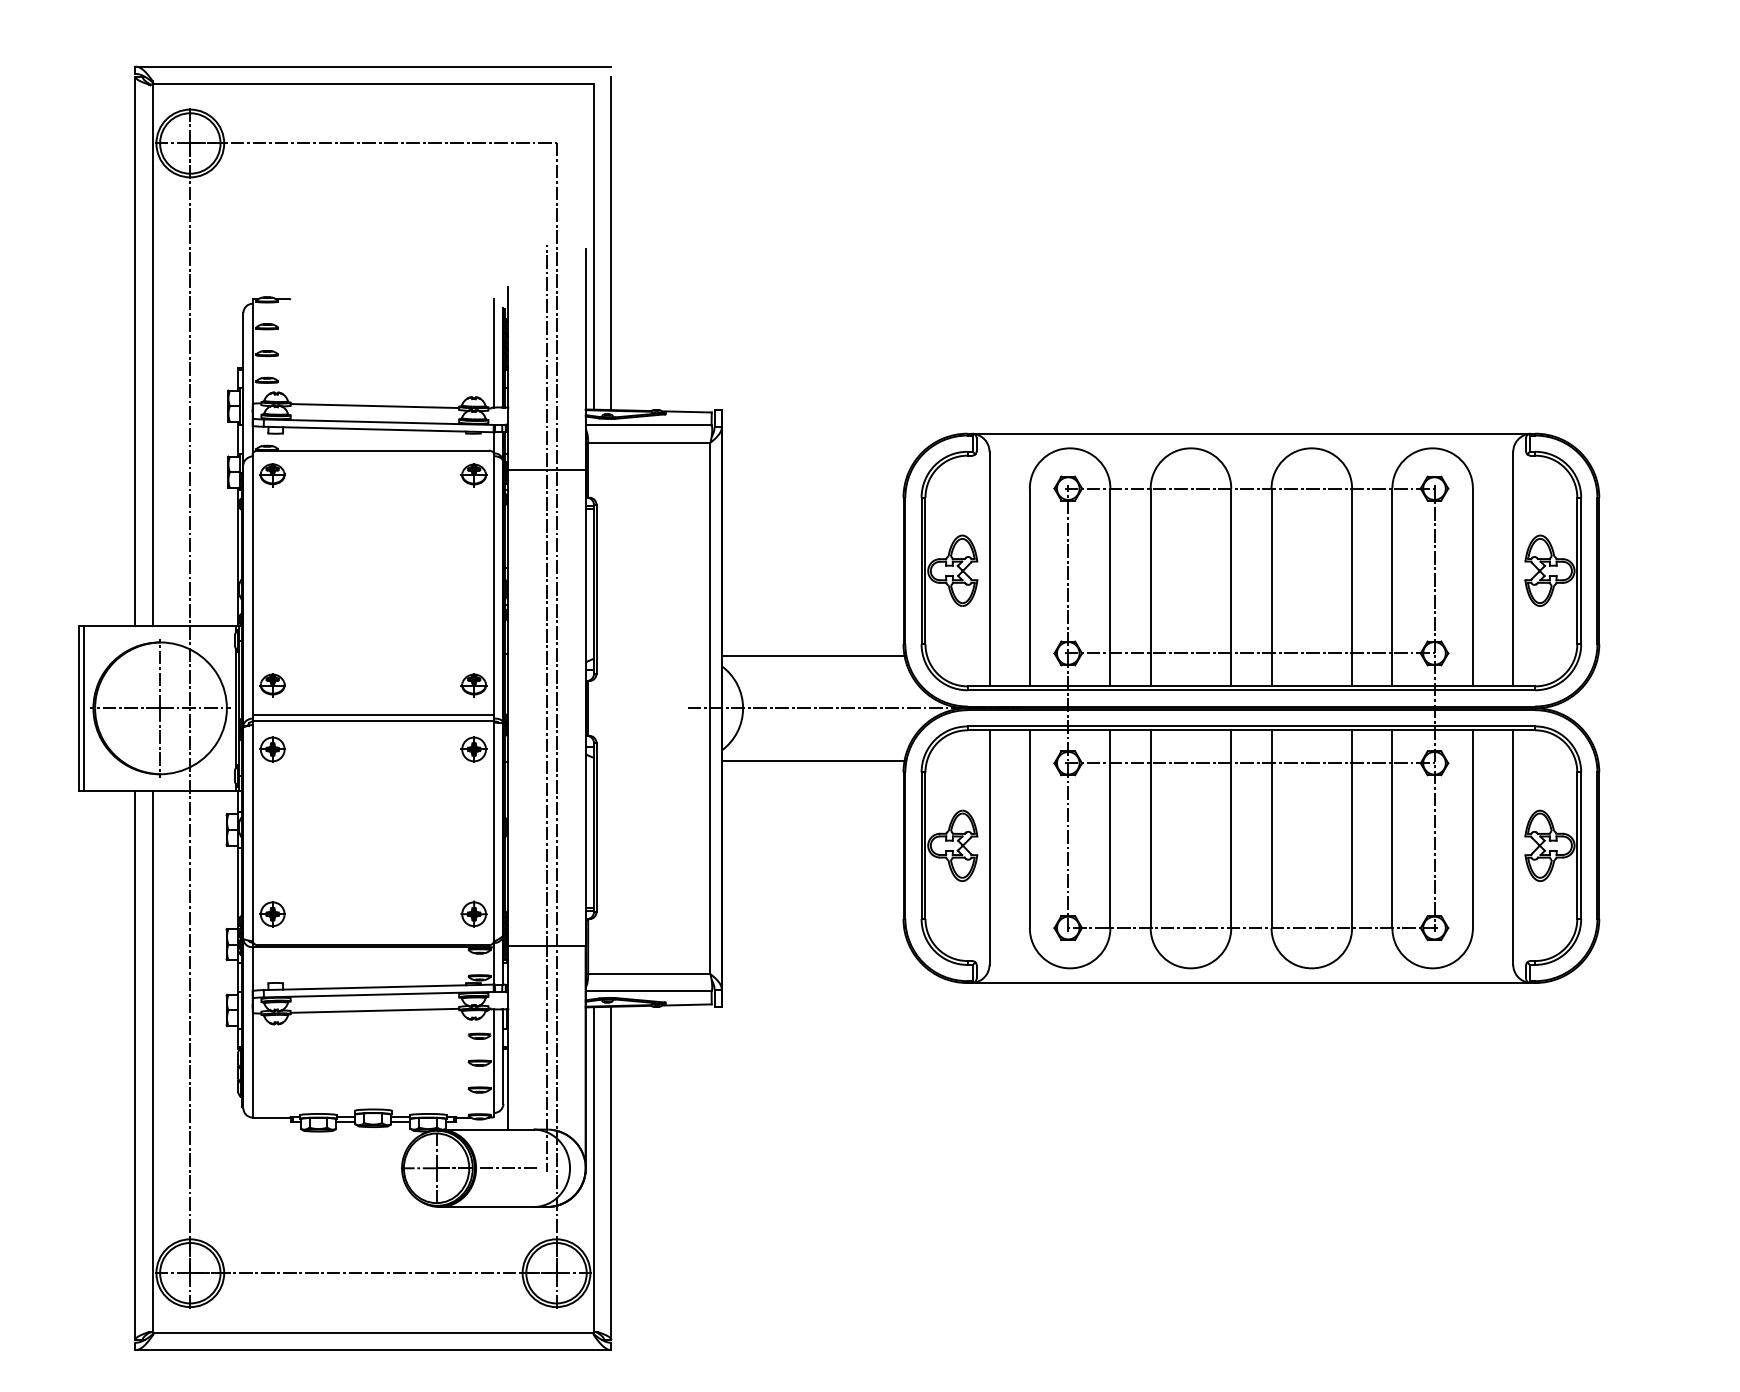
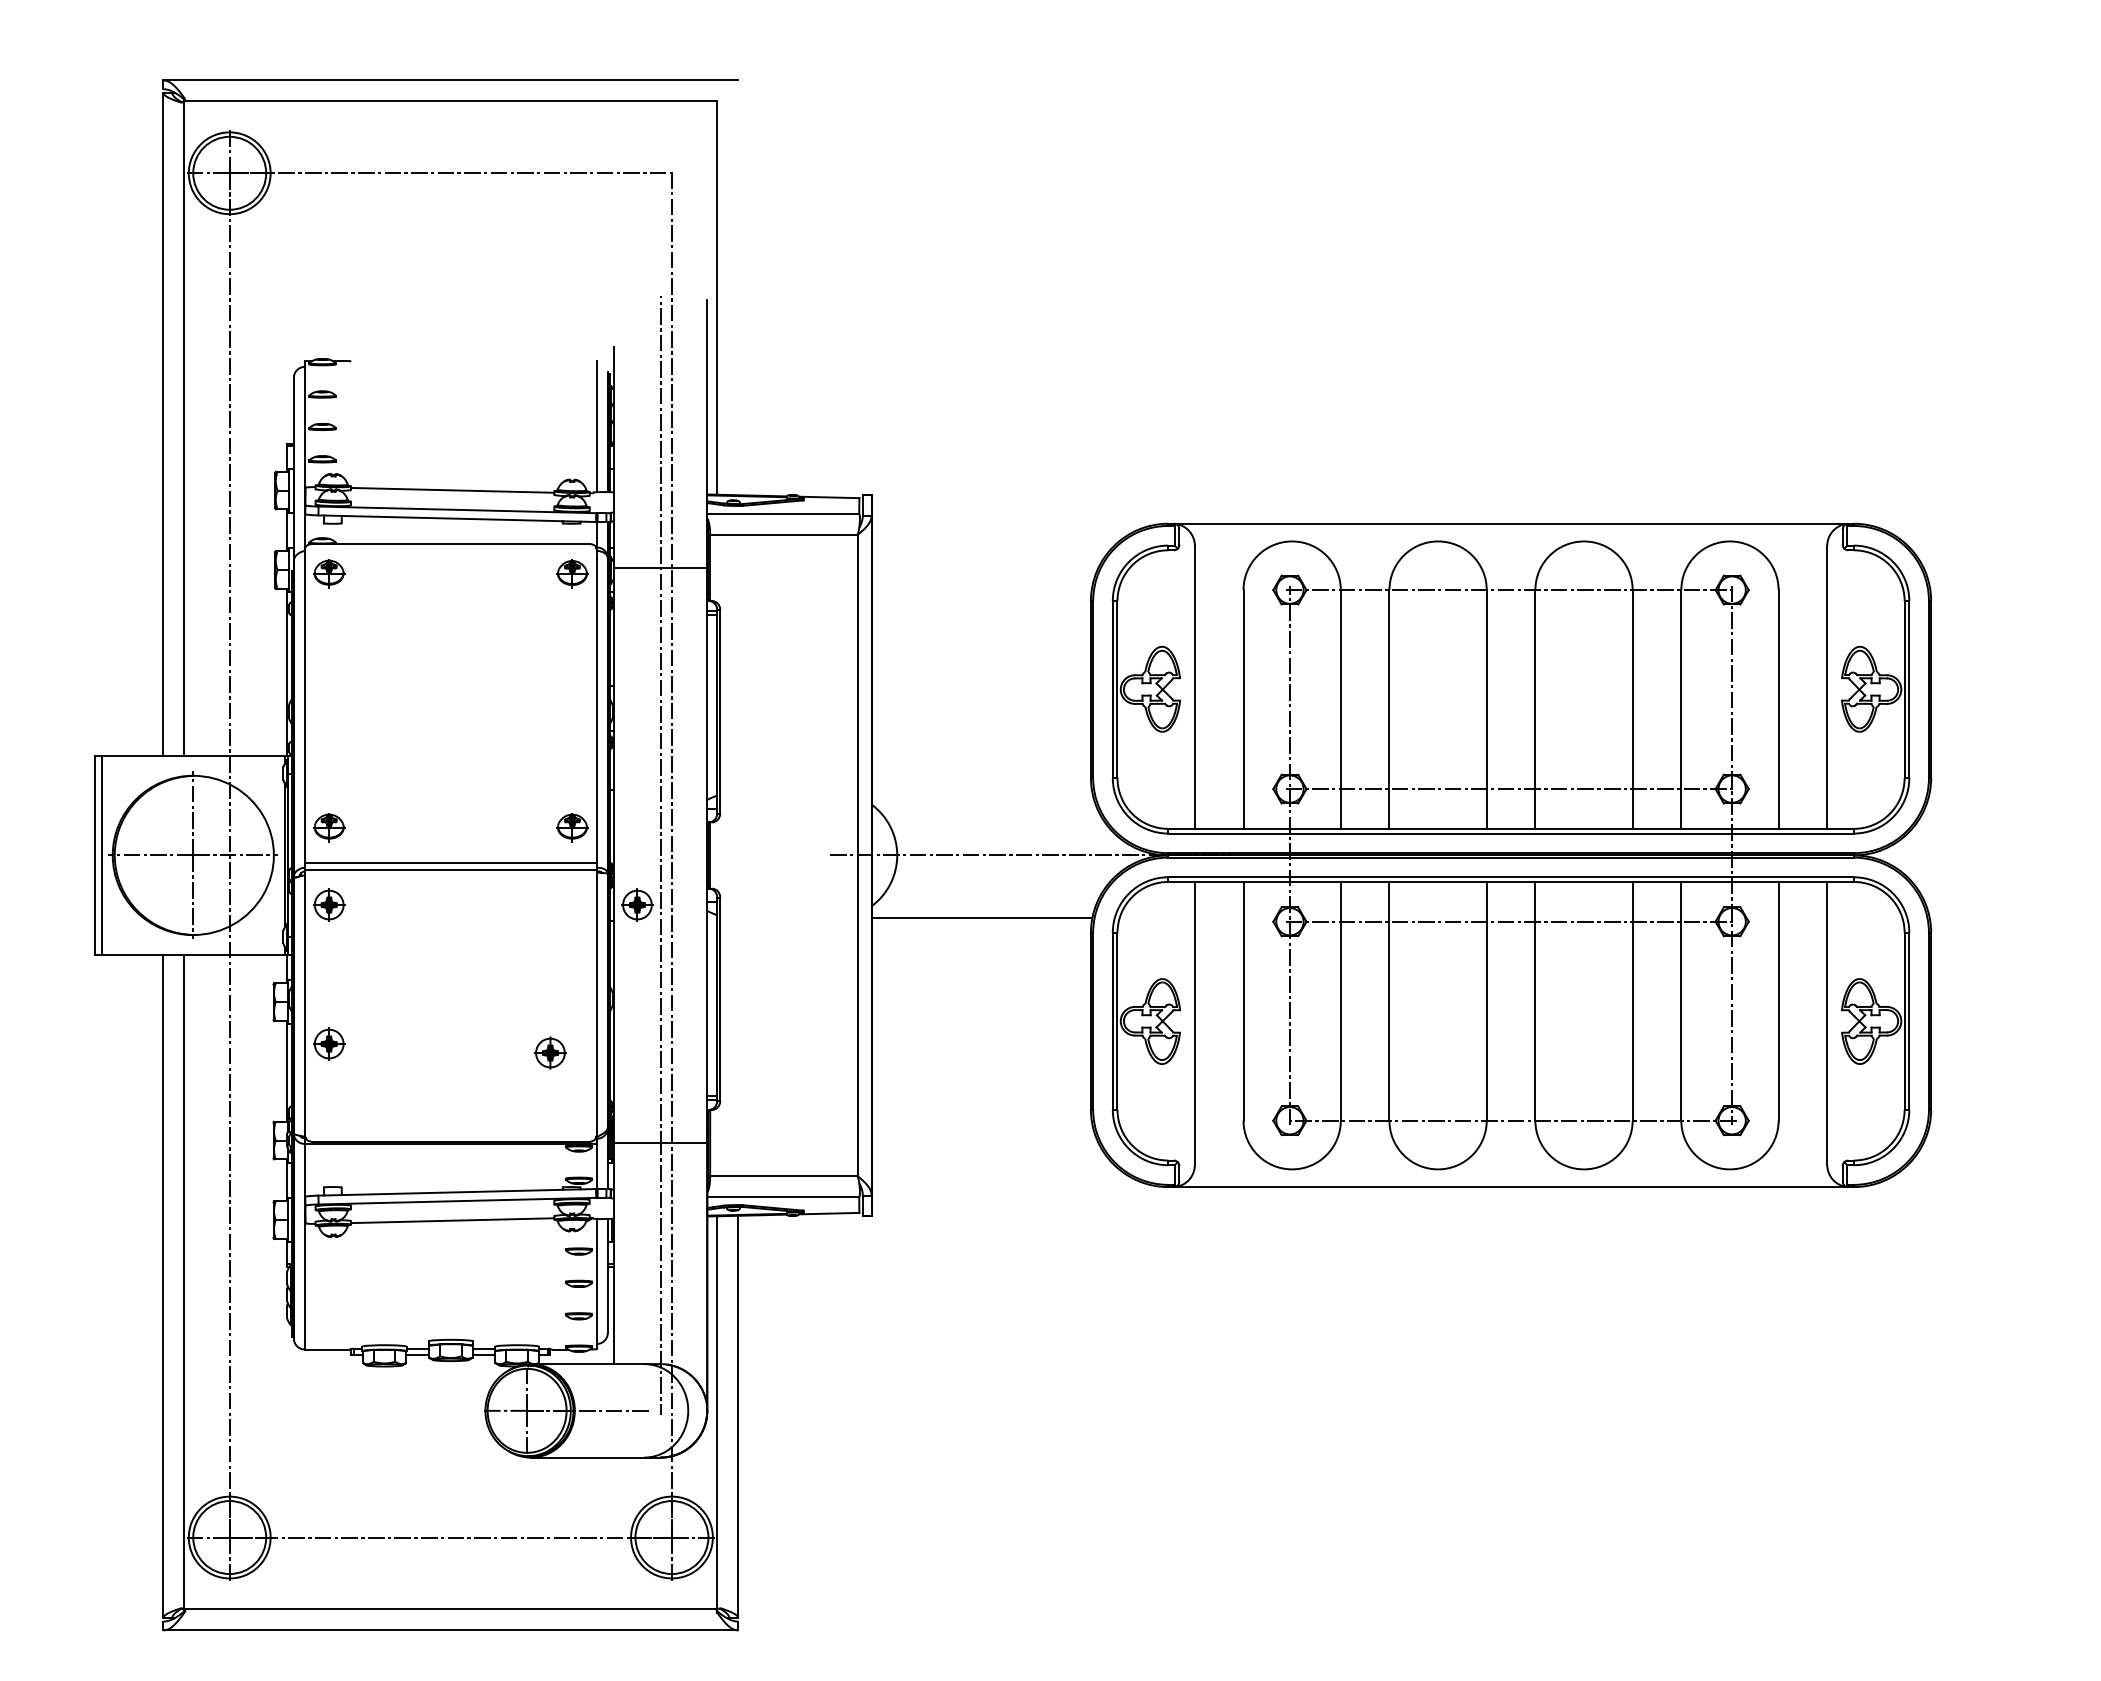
line: (611, 243) -> (738, 293), removed
line: (812, 656) -> (981, 792), removed
part: (474, 748) -> (637, 904), moved
part: (272, 913) -> (329, 1043), moved
part: (473, 913) -> (549, 1052), moved

